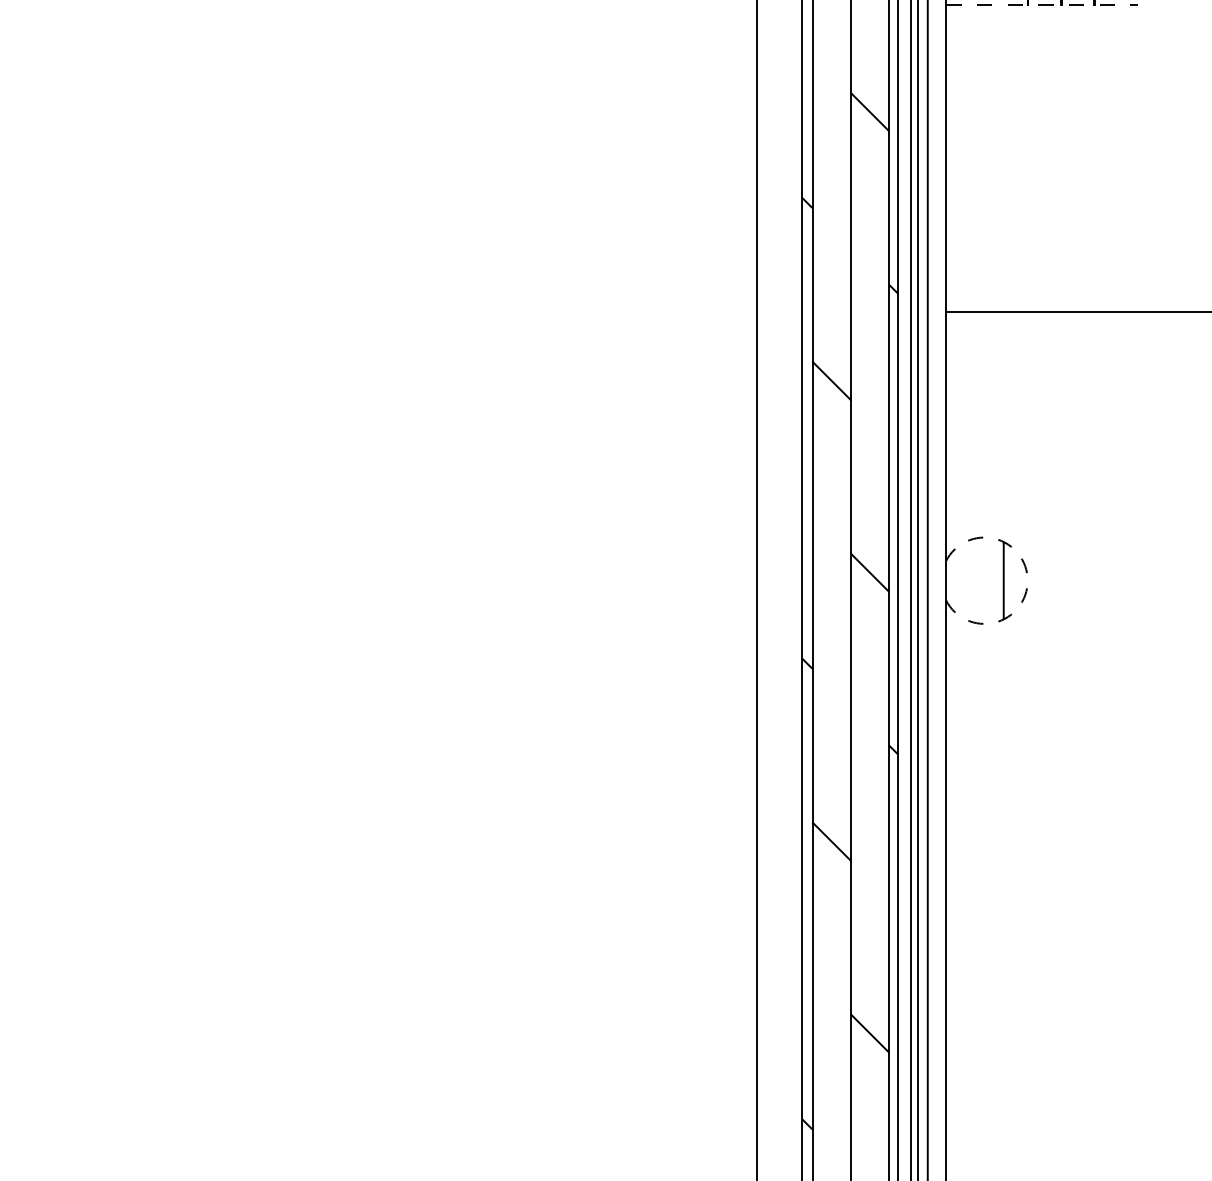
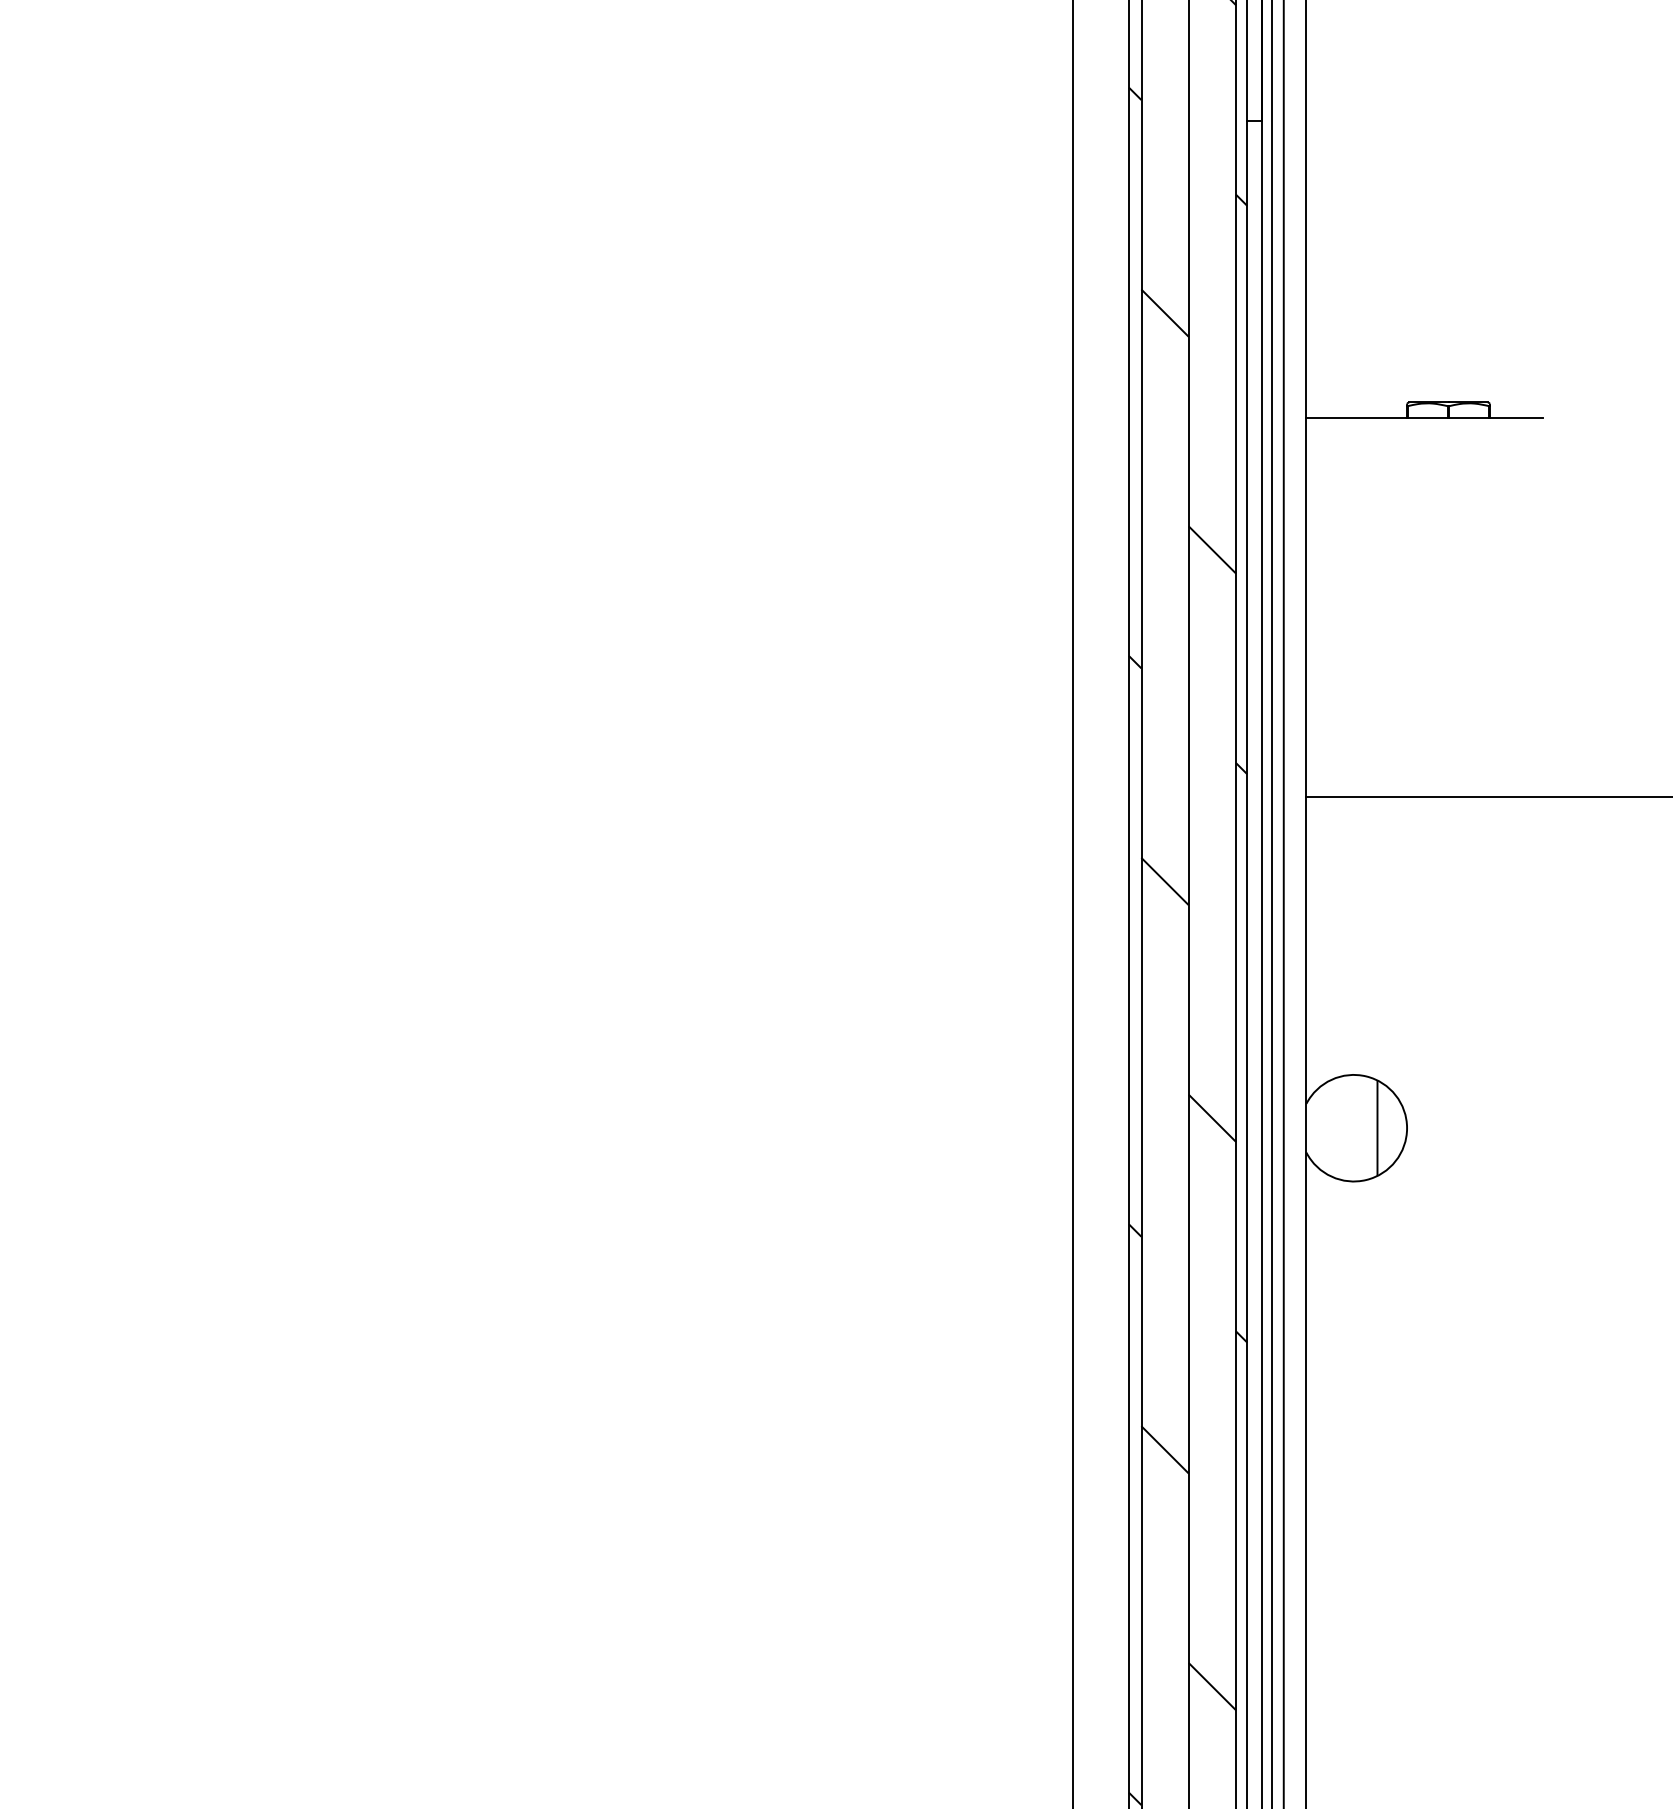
line: (1042, 4) -> (1425, 417), dashed -> solid
arc: (1028, 580) -> (1407, 1128), dashed -> solid

